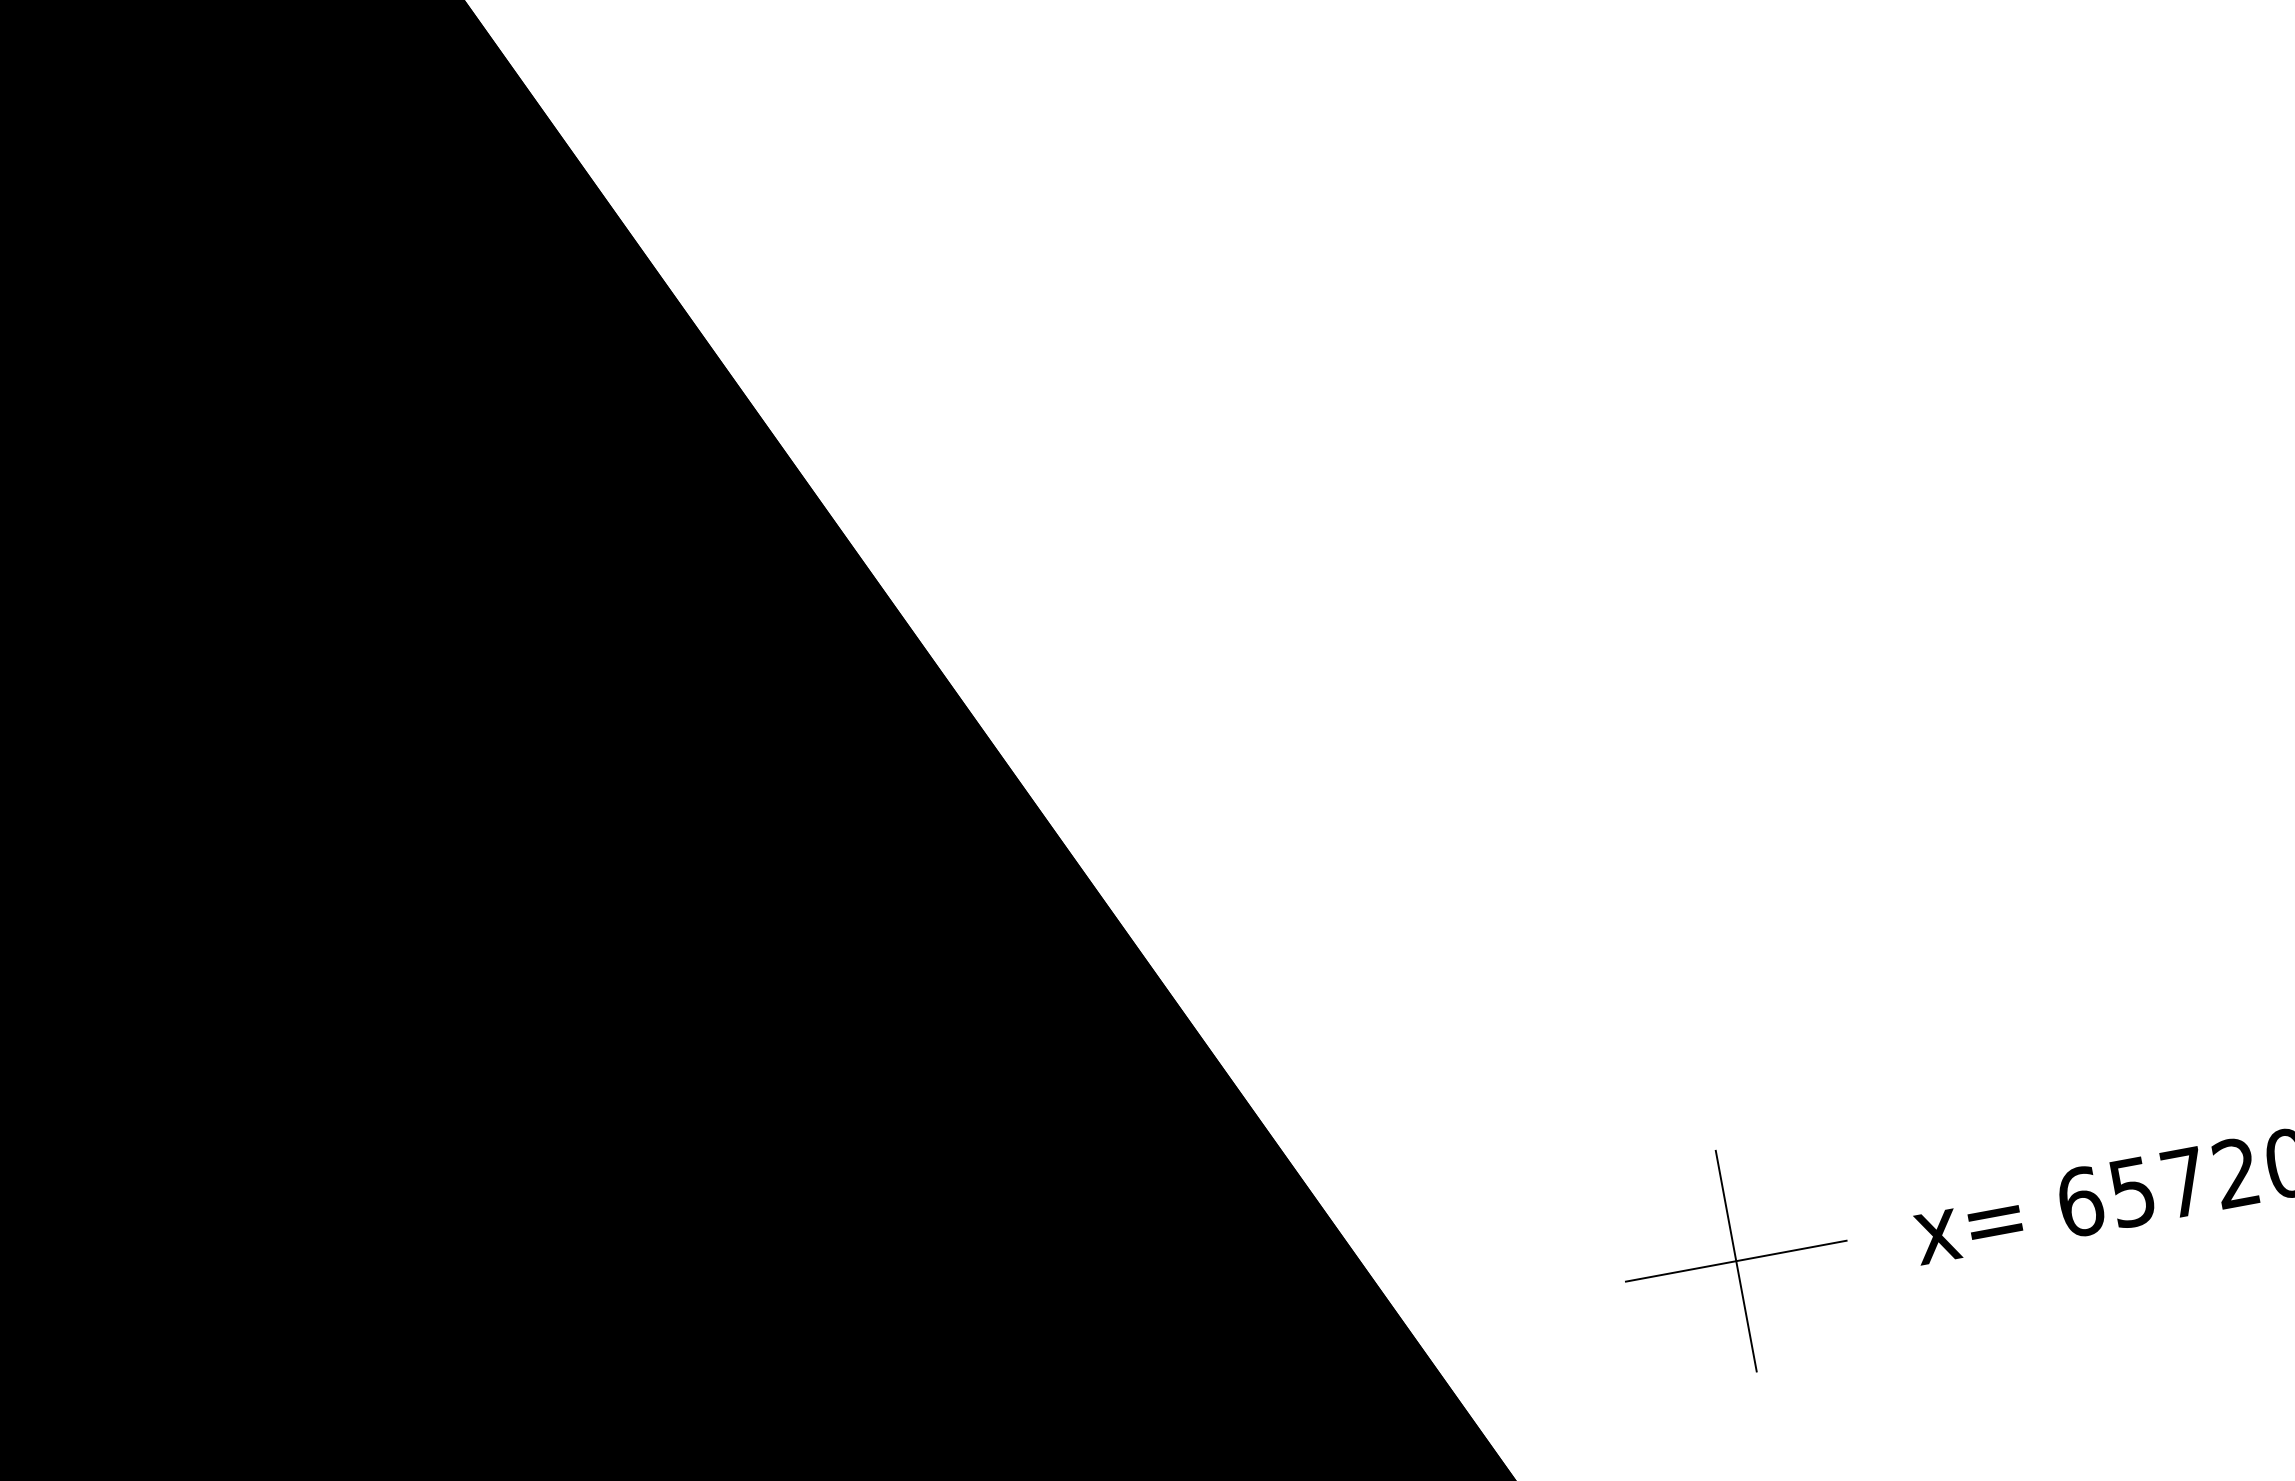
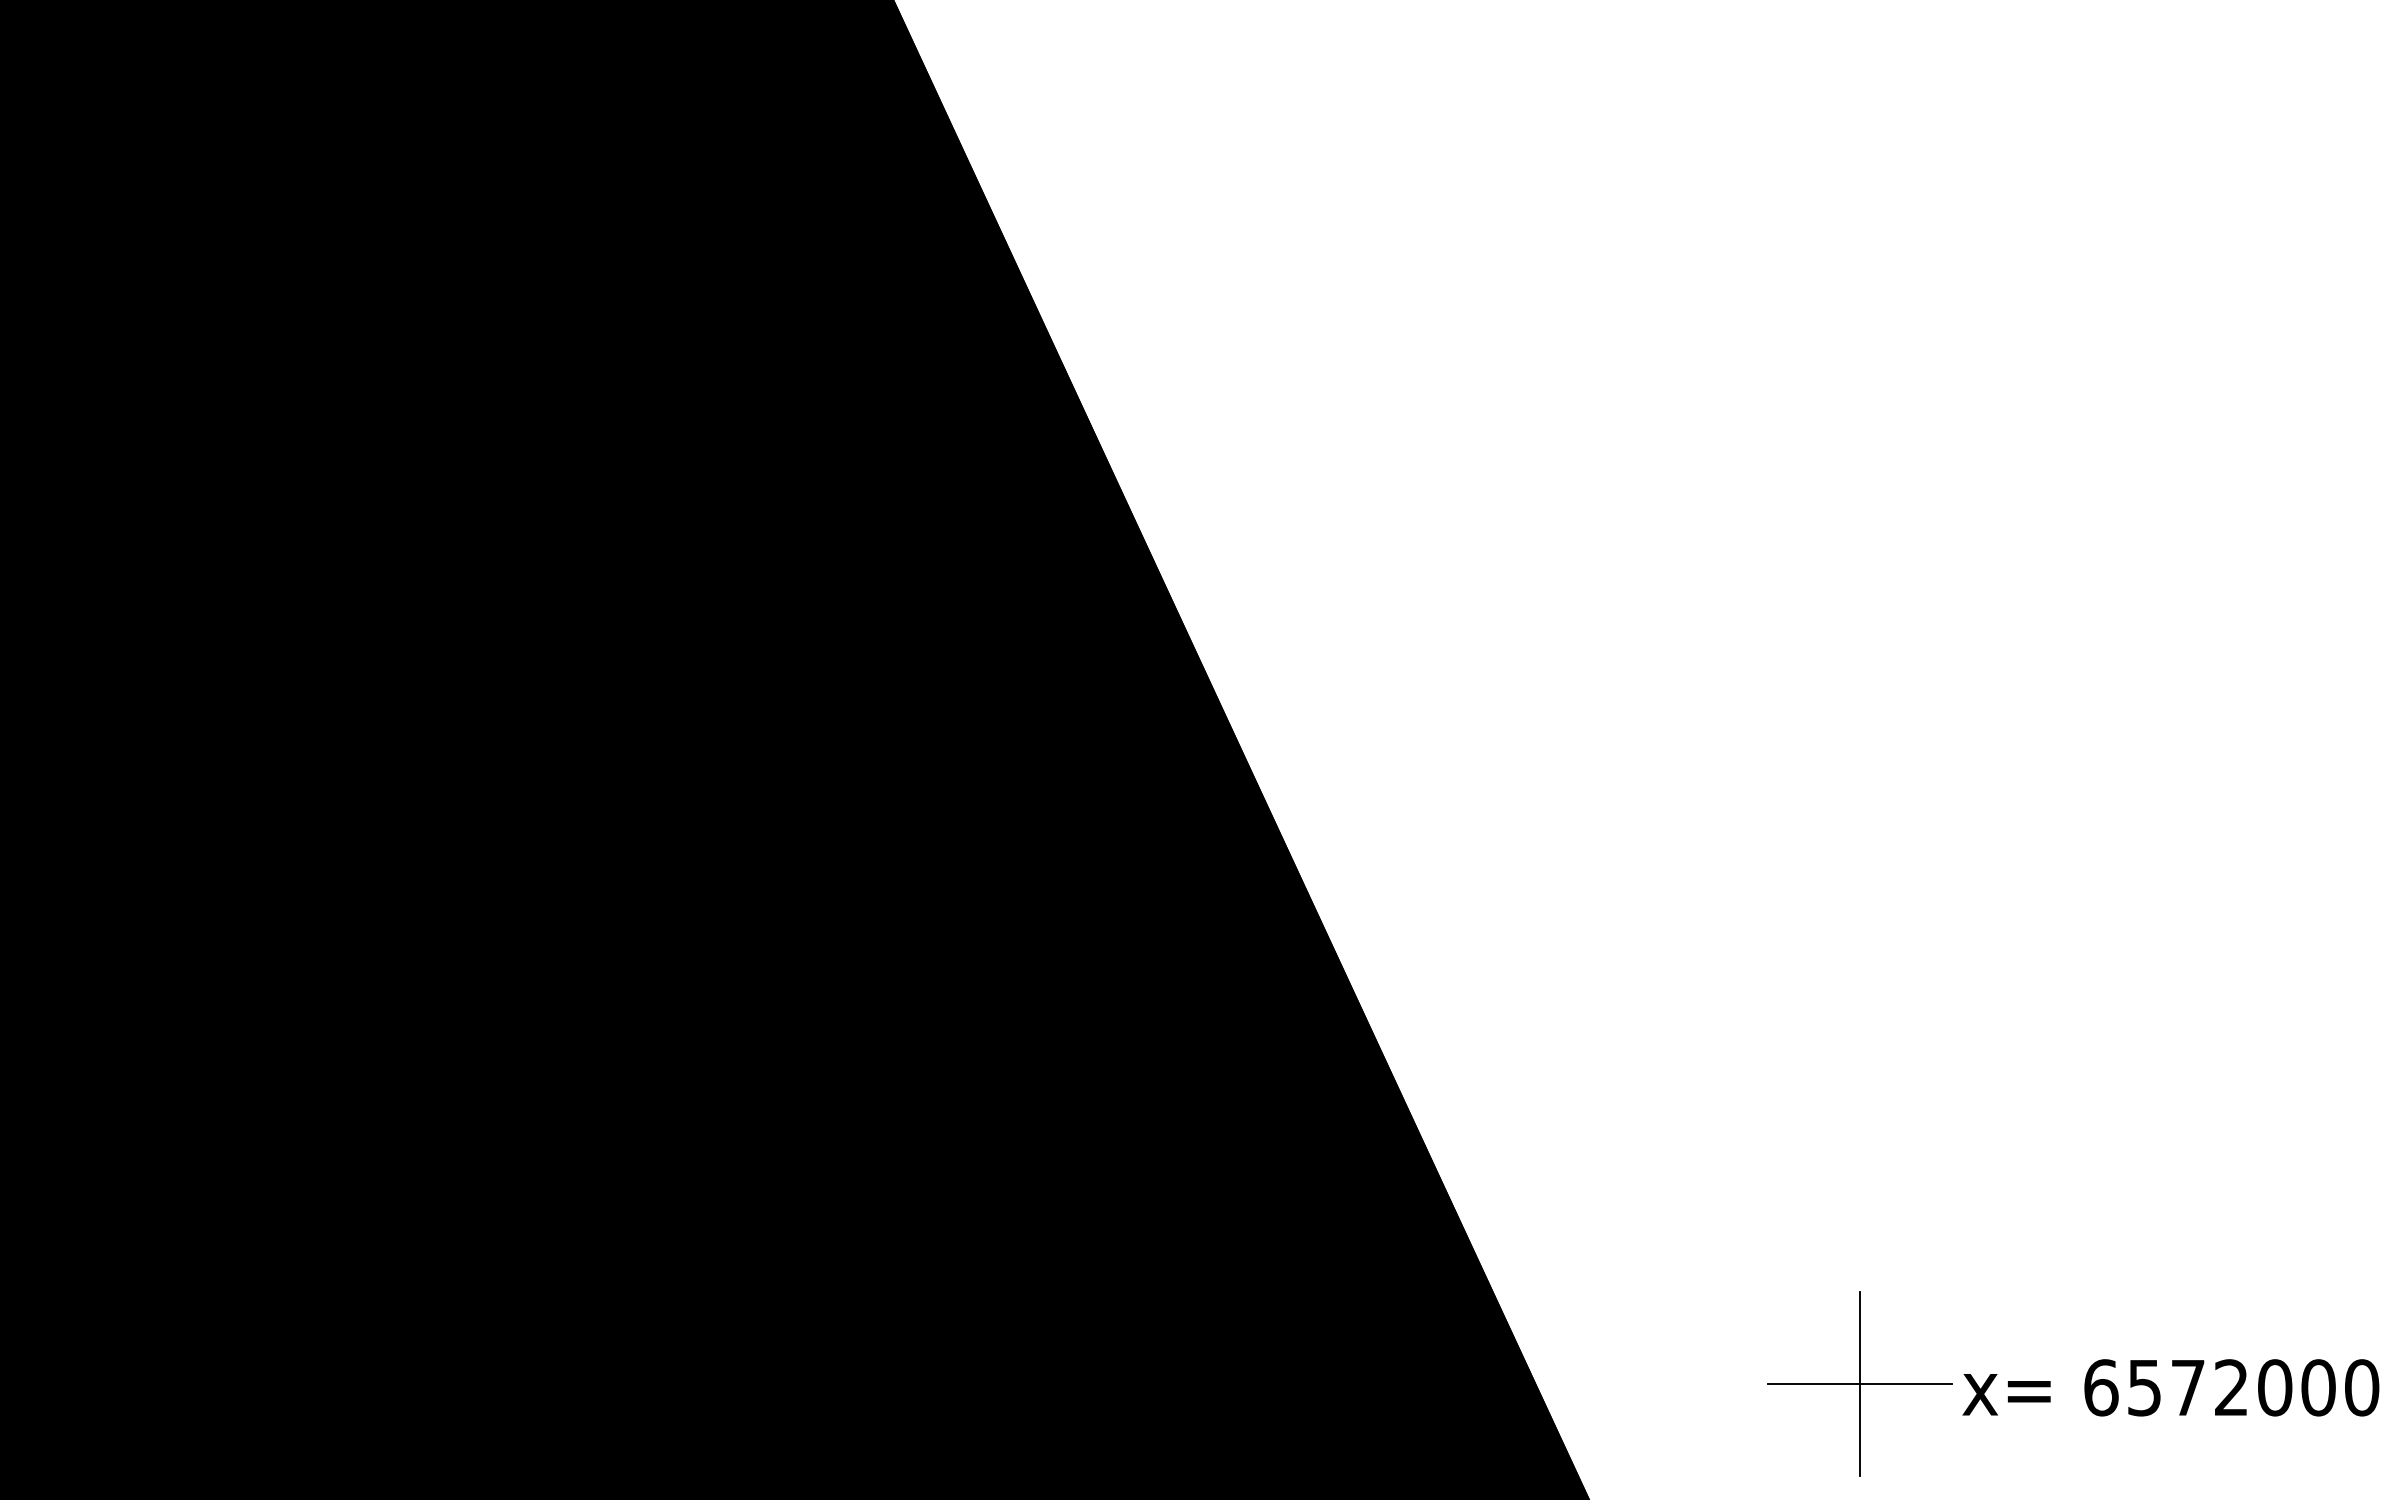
part: (1735, 1260) -> (1859, 1383), moved

